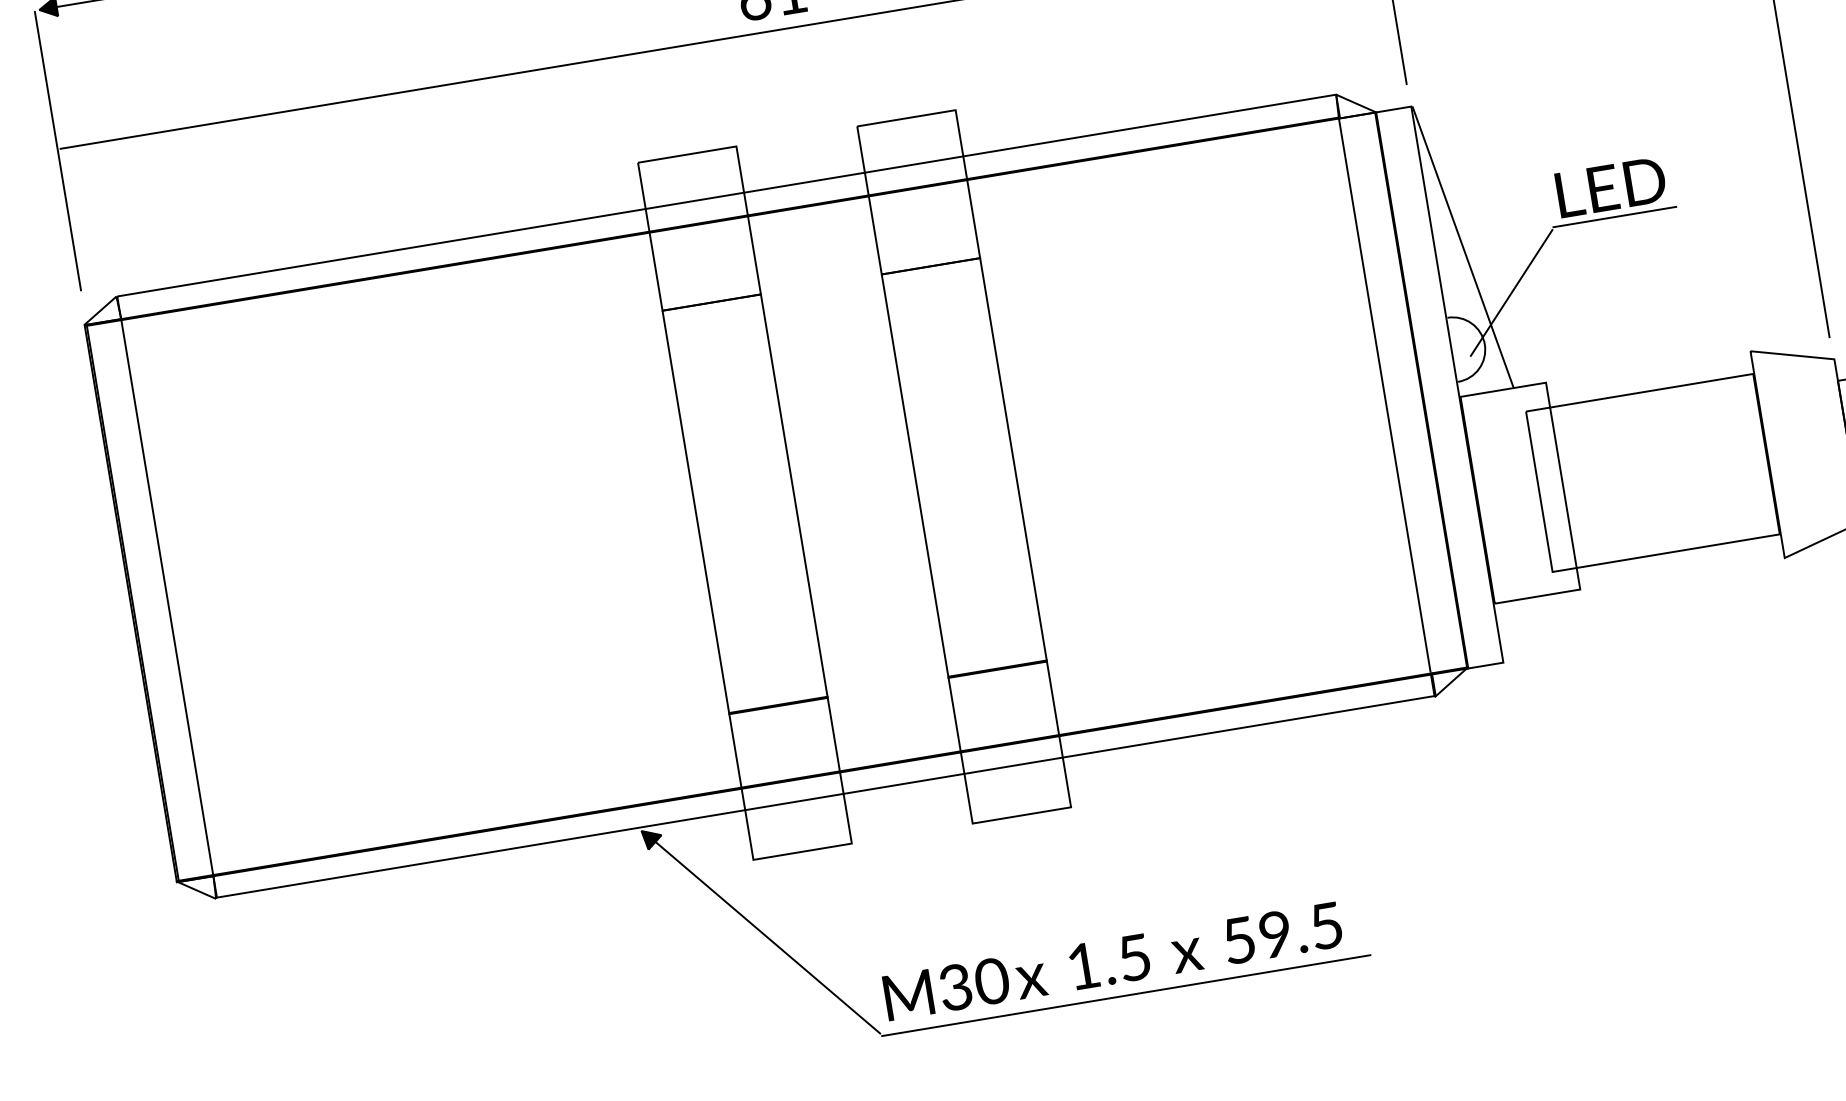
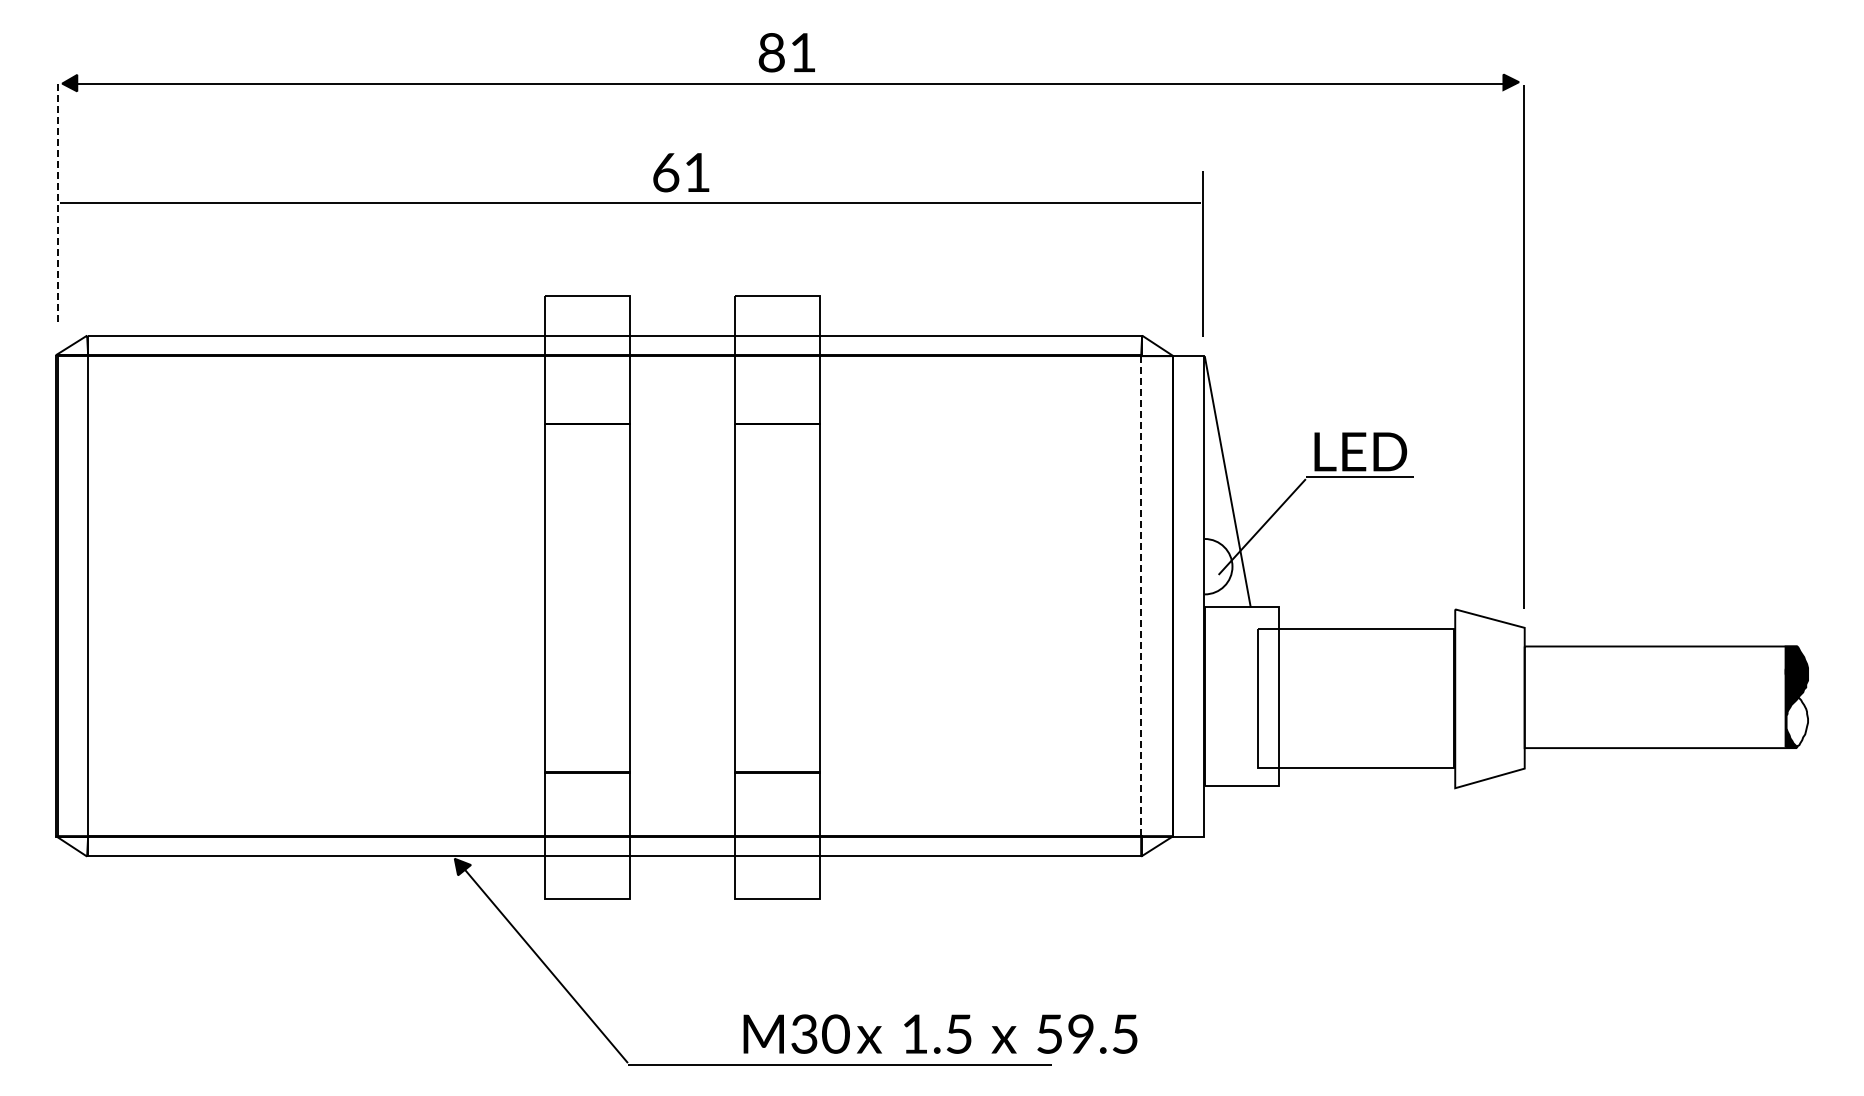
line: (58, 151) -> (58, 205), solid -> dashed
line: (1385, 396) -> (1141, 596), solid -> dashed
text: (1112, 960) -> (940, 1033), moved

